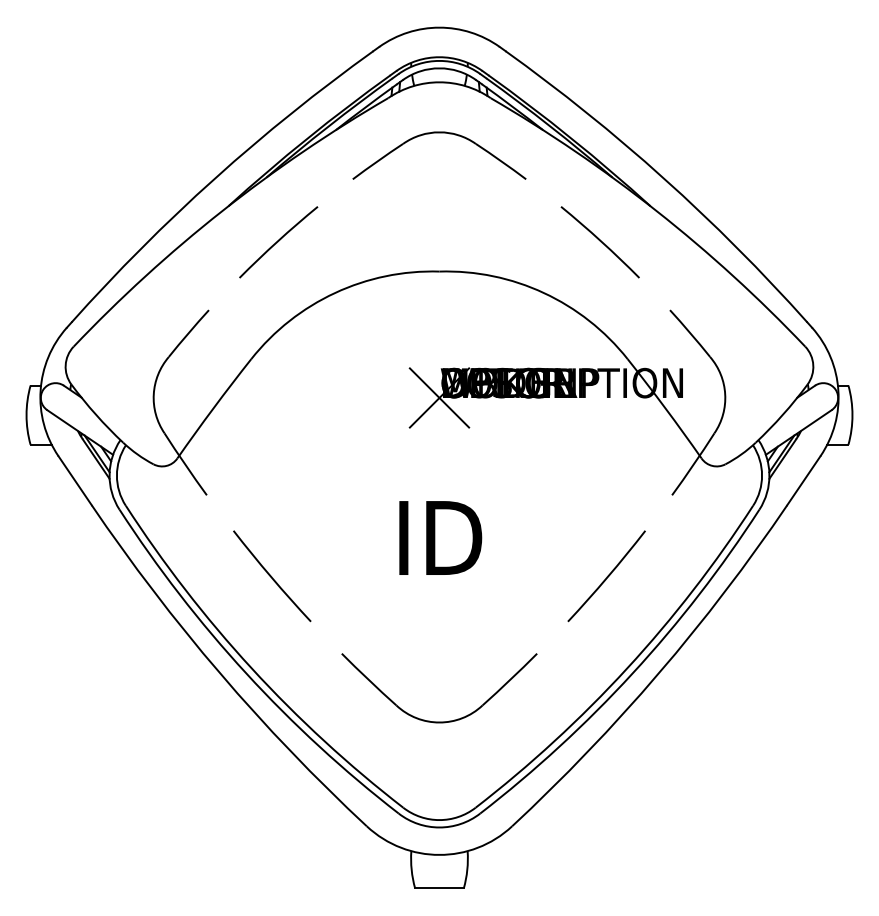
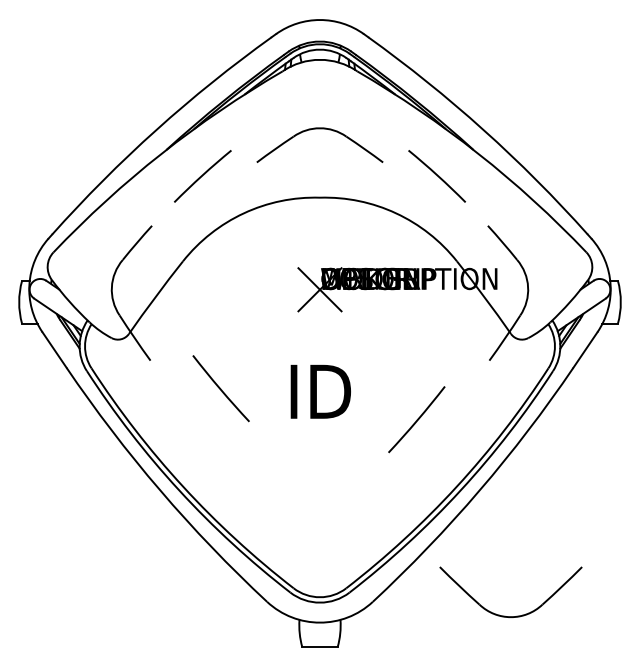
part: (438, 134) -> (319, 129), moved
line: (271, 576) -> (220, 388), moved
line: (606, 576) -> (416, 419), moved
part: (431, 720) -> (505, 615), moved

